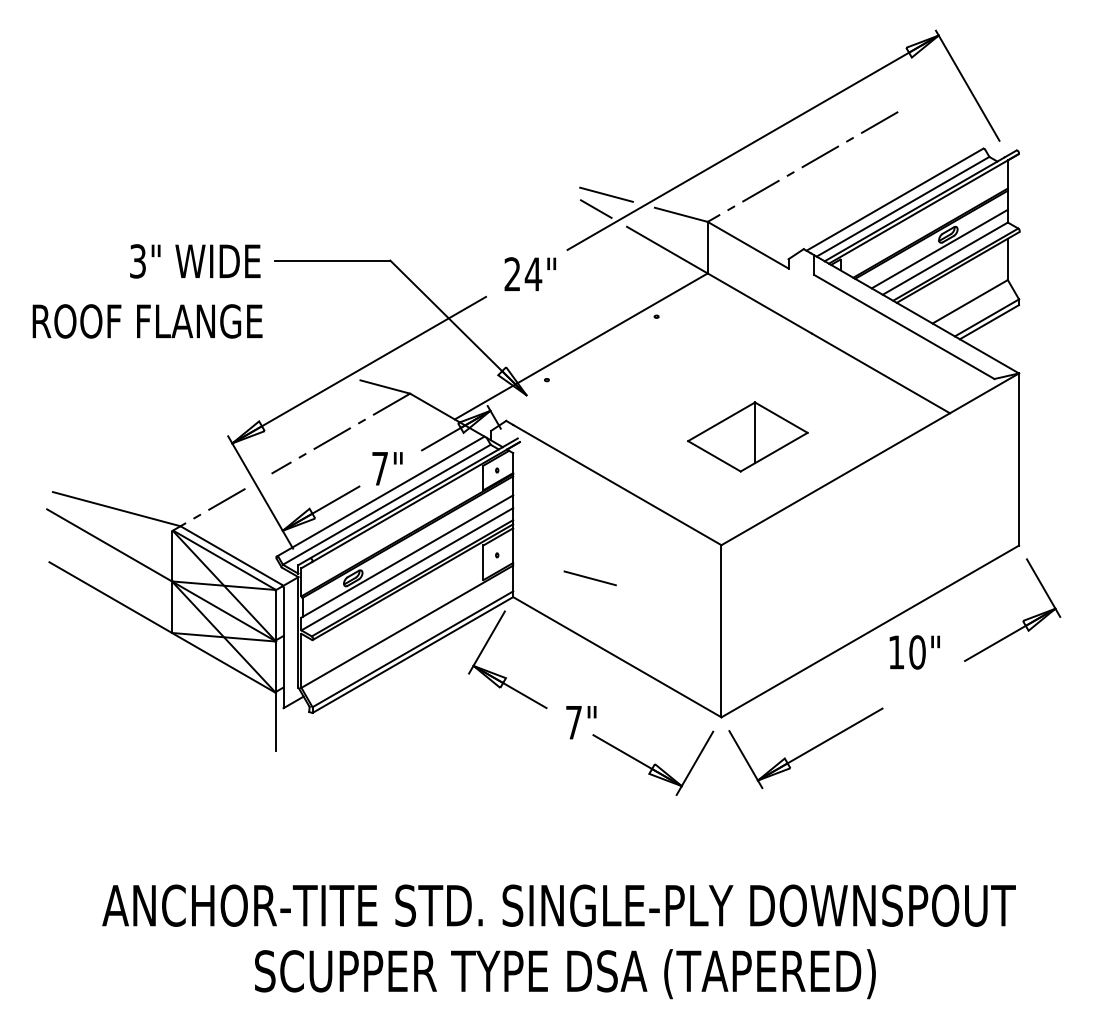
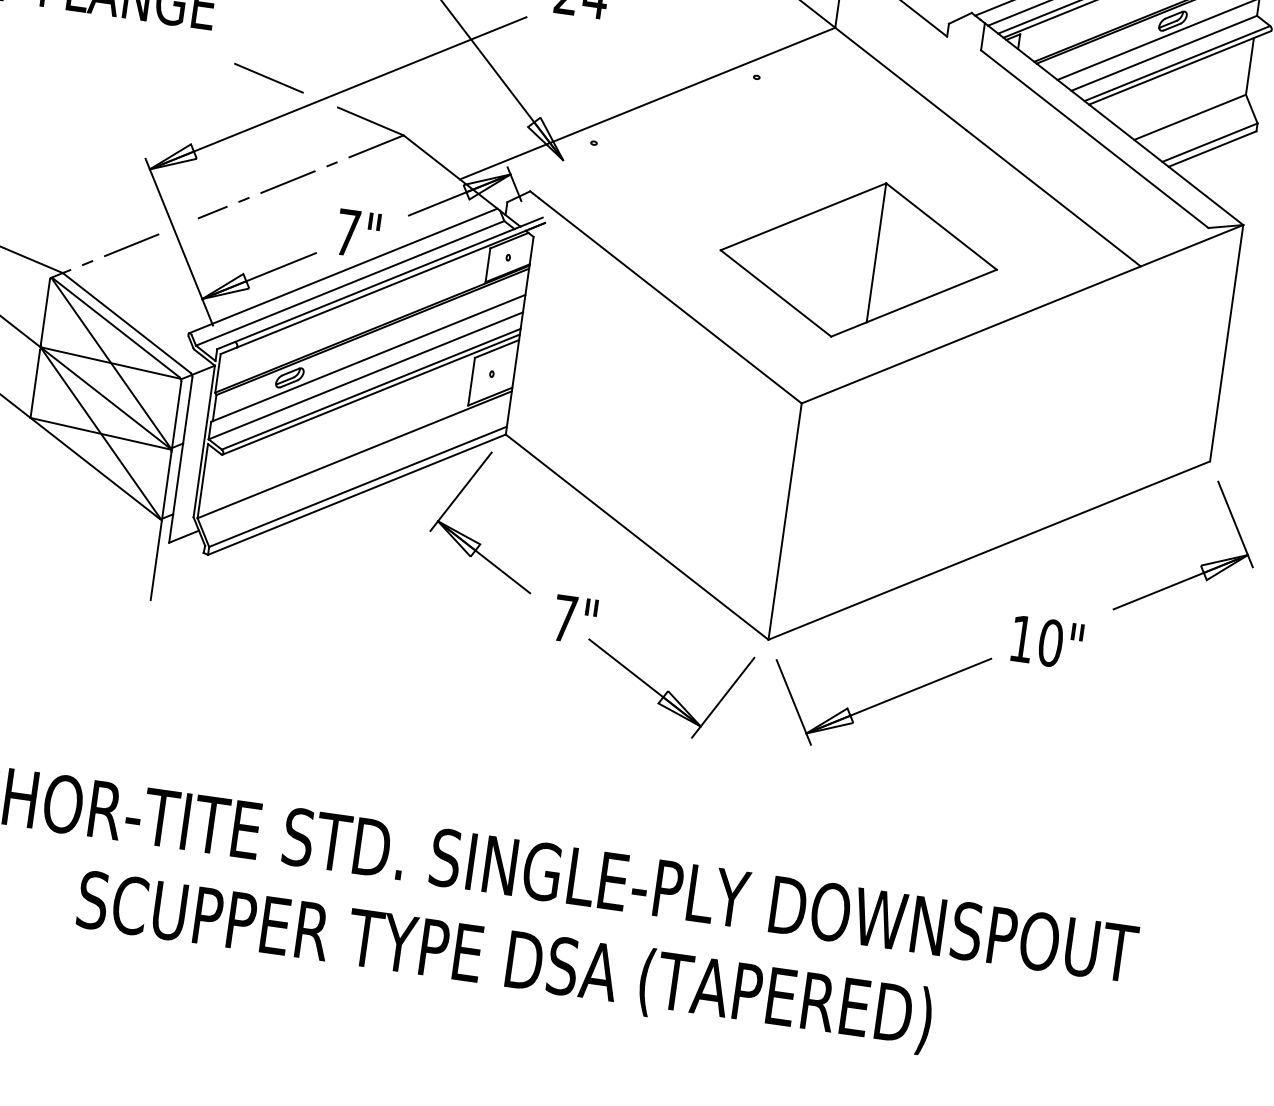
part: (747, 436) -> (858, 259), size x1.67
line: (589, 578) -> (267, 78), moved
text: (914, 652) -> (1046, 642), moved

